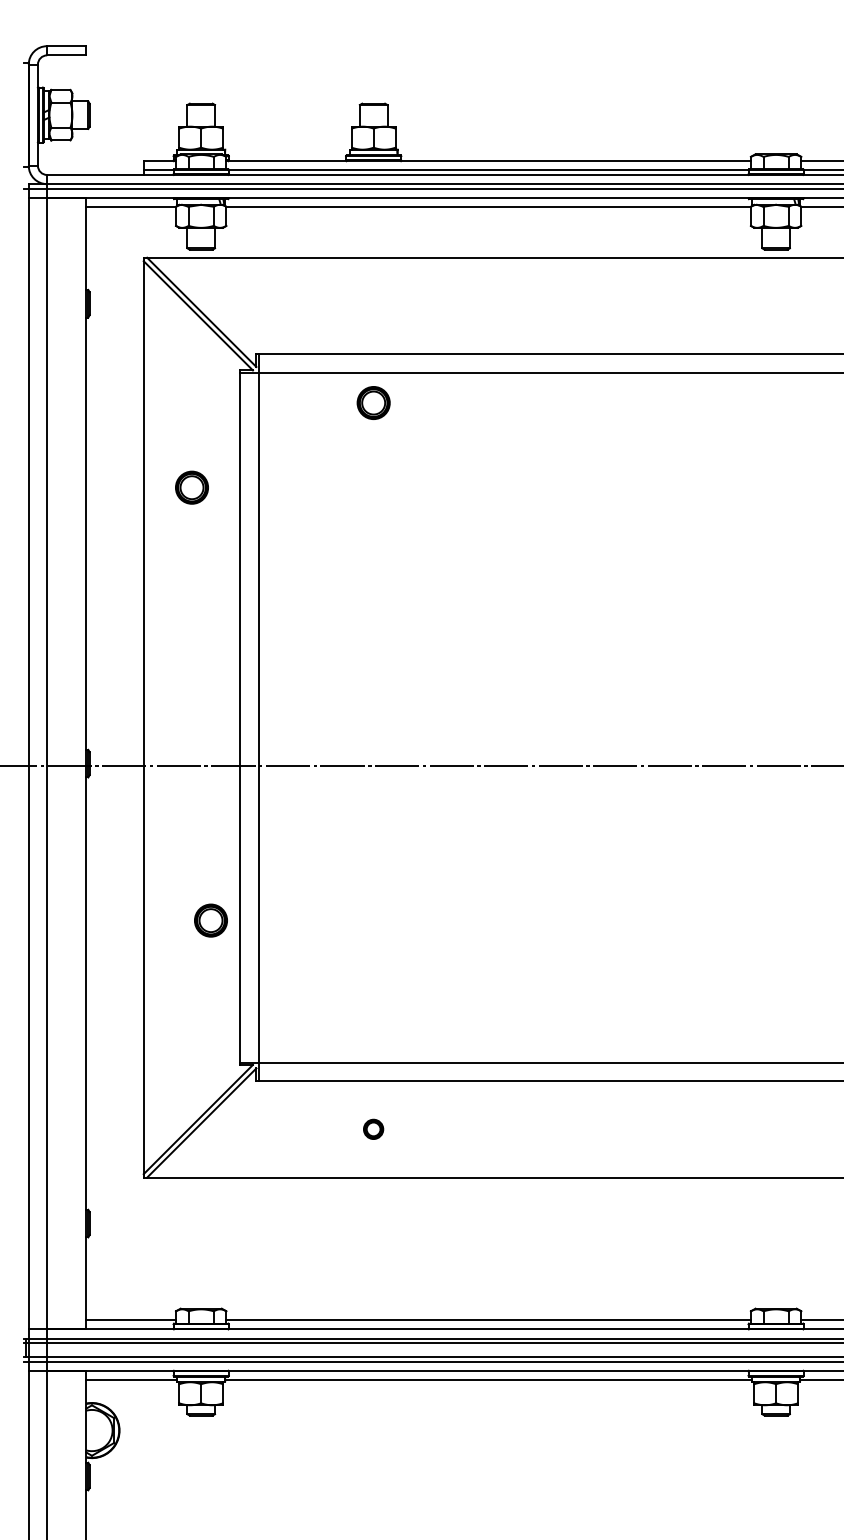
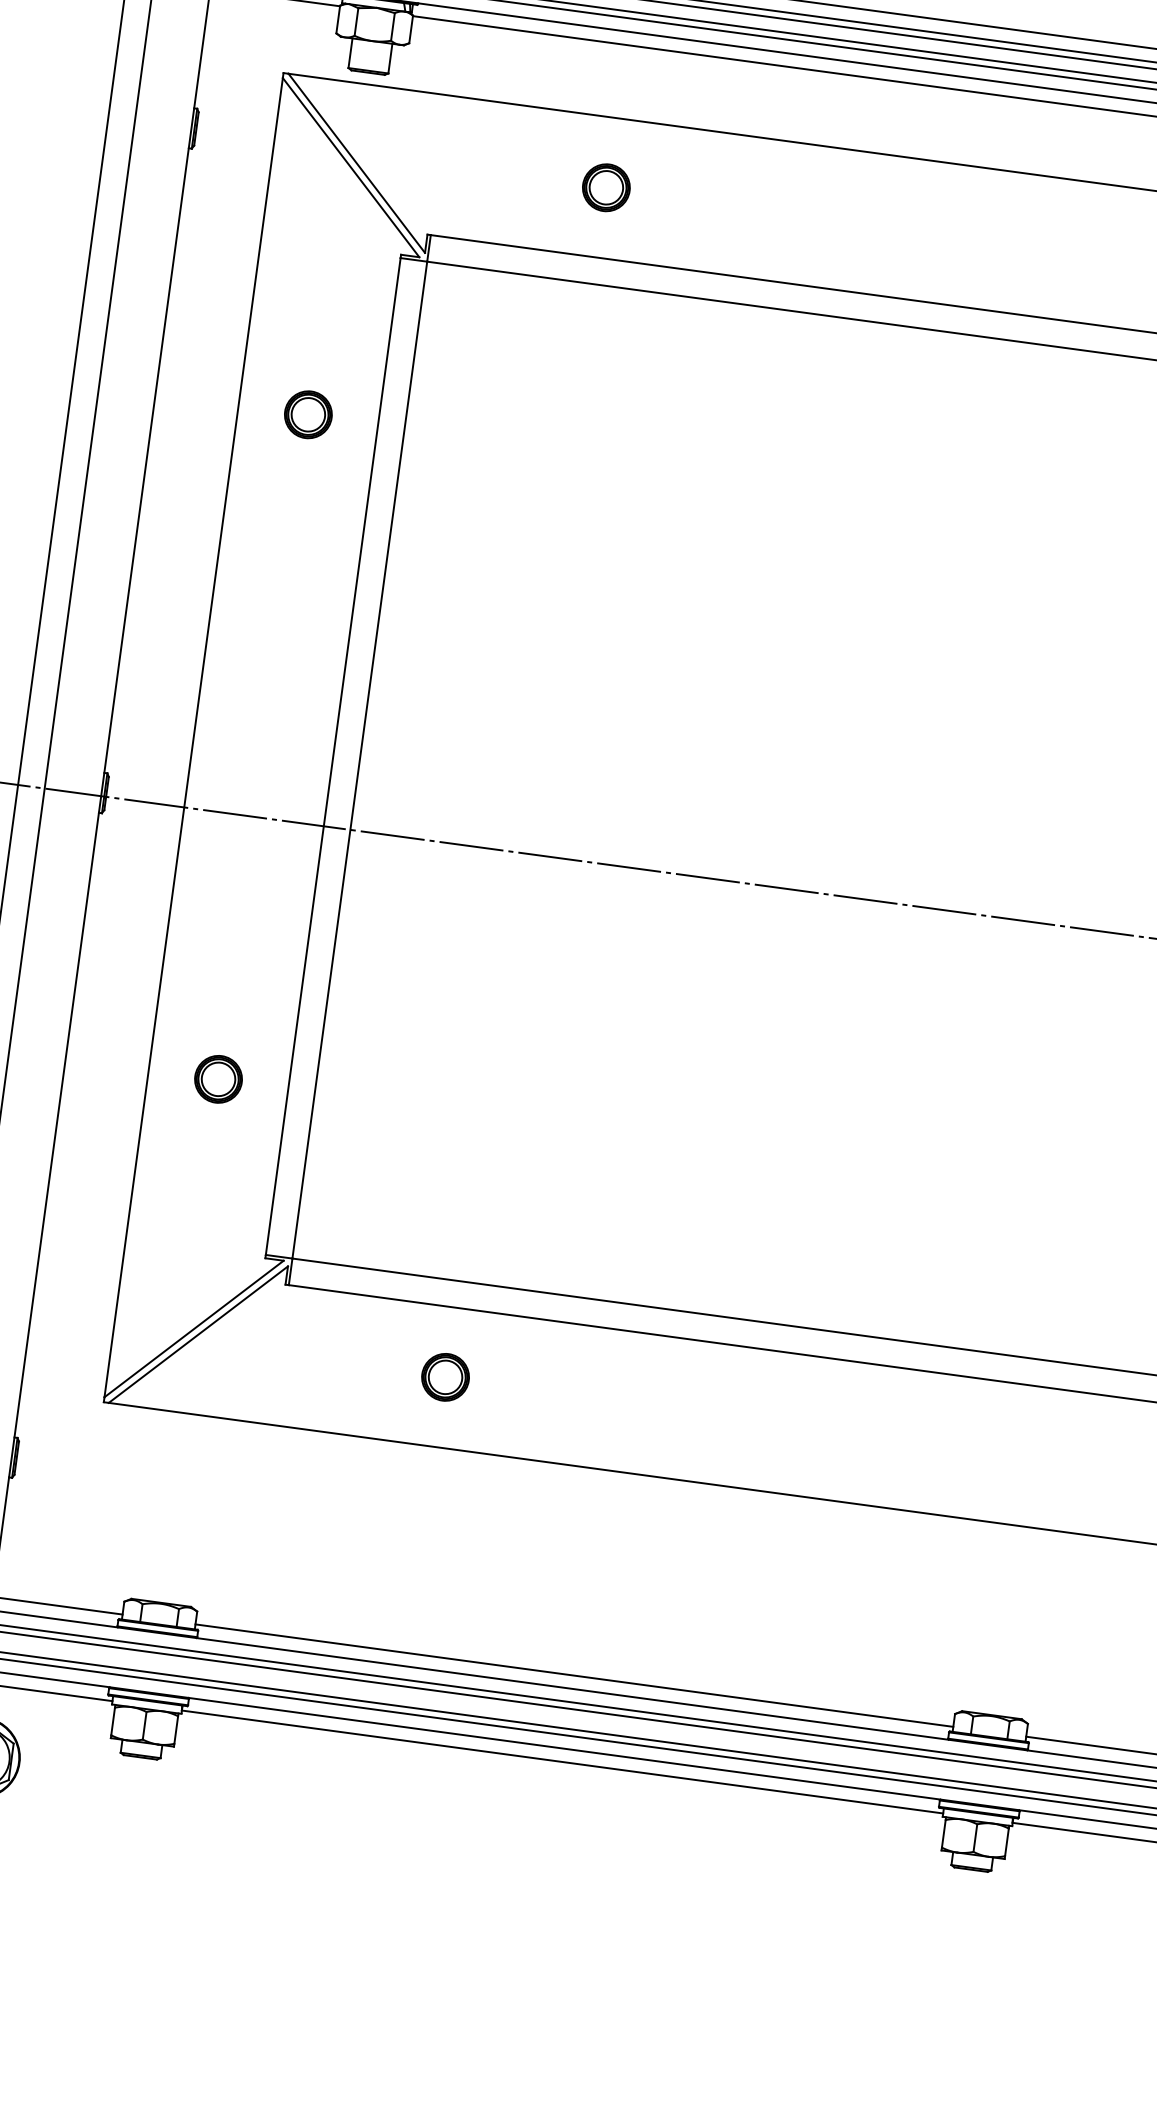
part: (373, 402) -> (606, 186), moved
part: (210, 920) -> (217, 1079), moved
part: (373, 1129) -> (445, 1377), size x1.67

